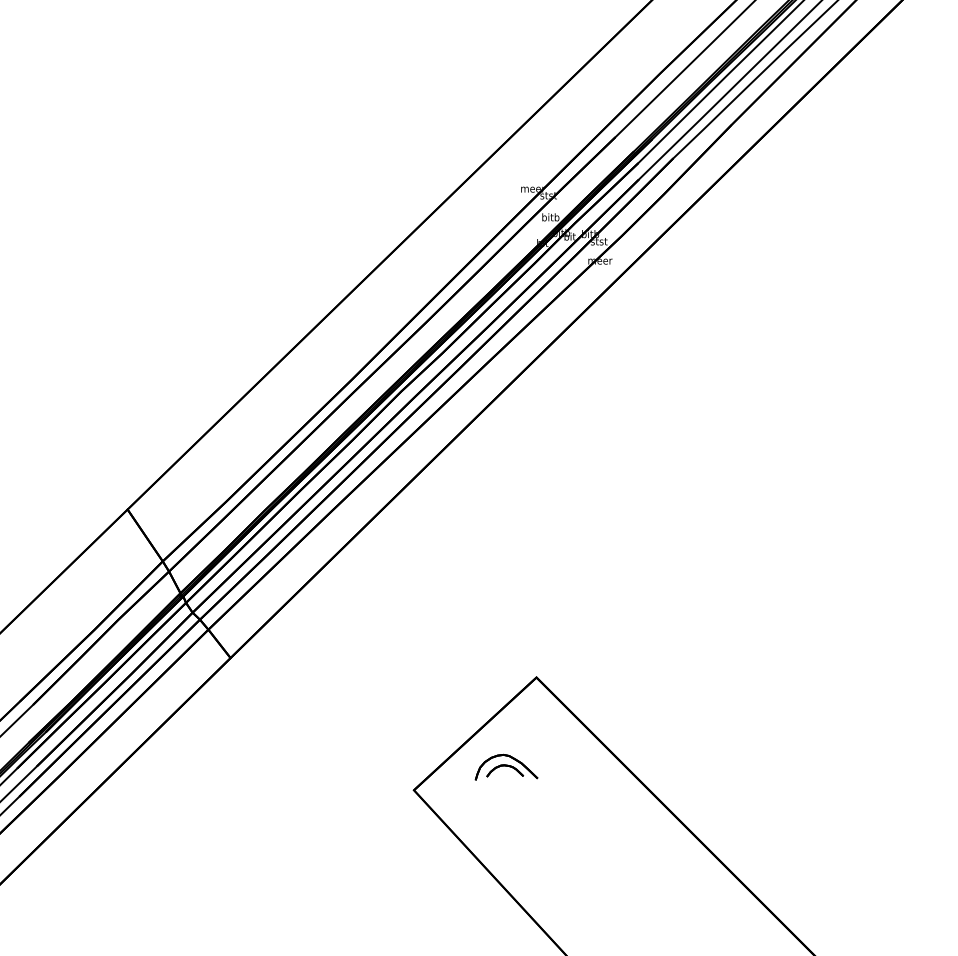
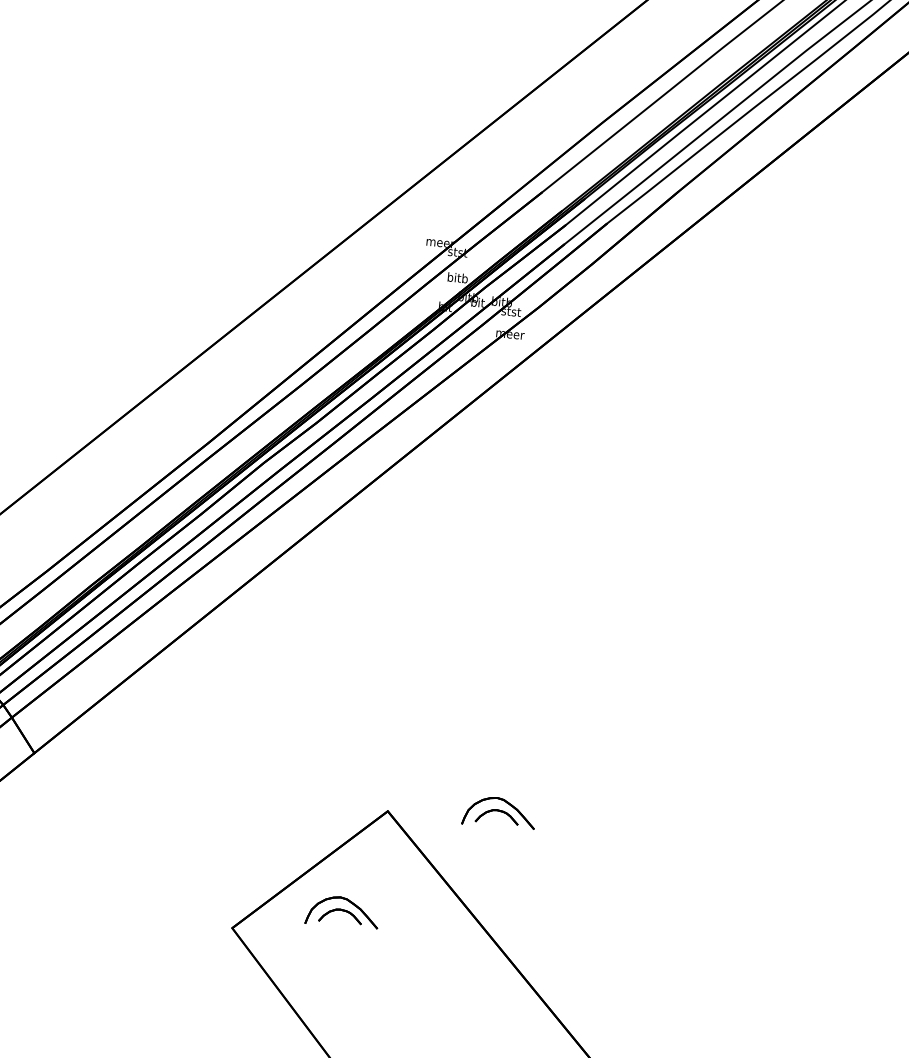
part: (631, 668) -> (499, 811), added

